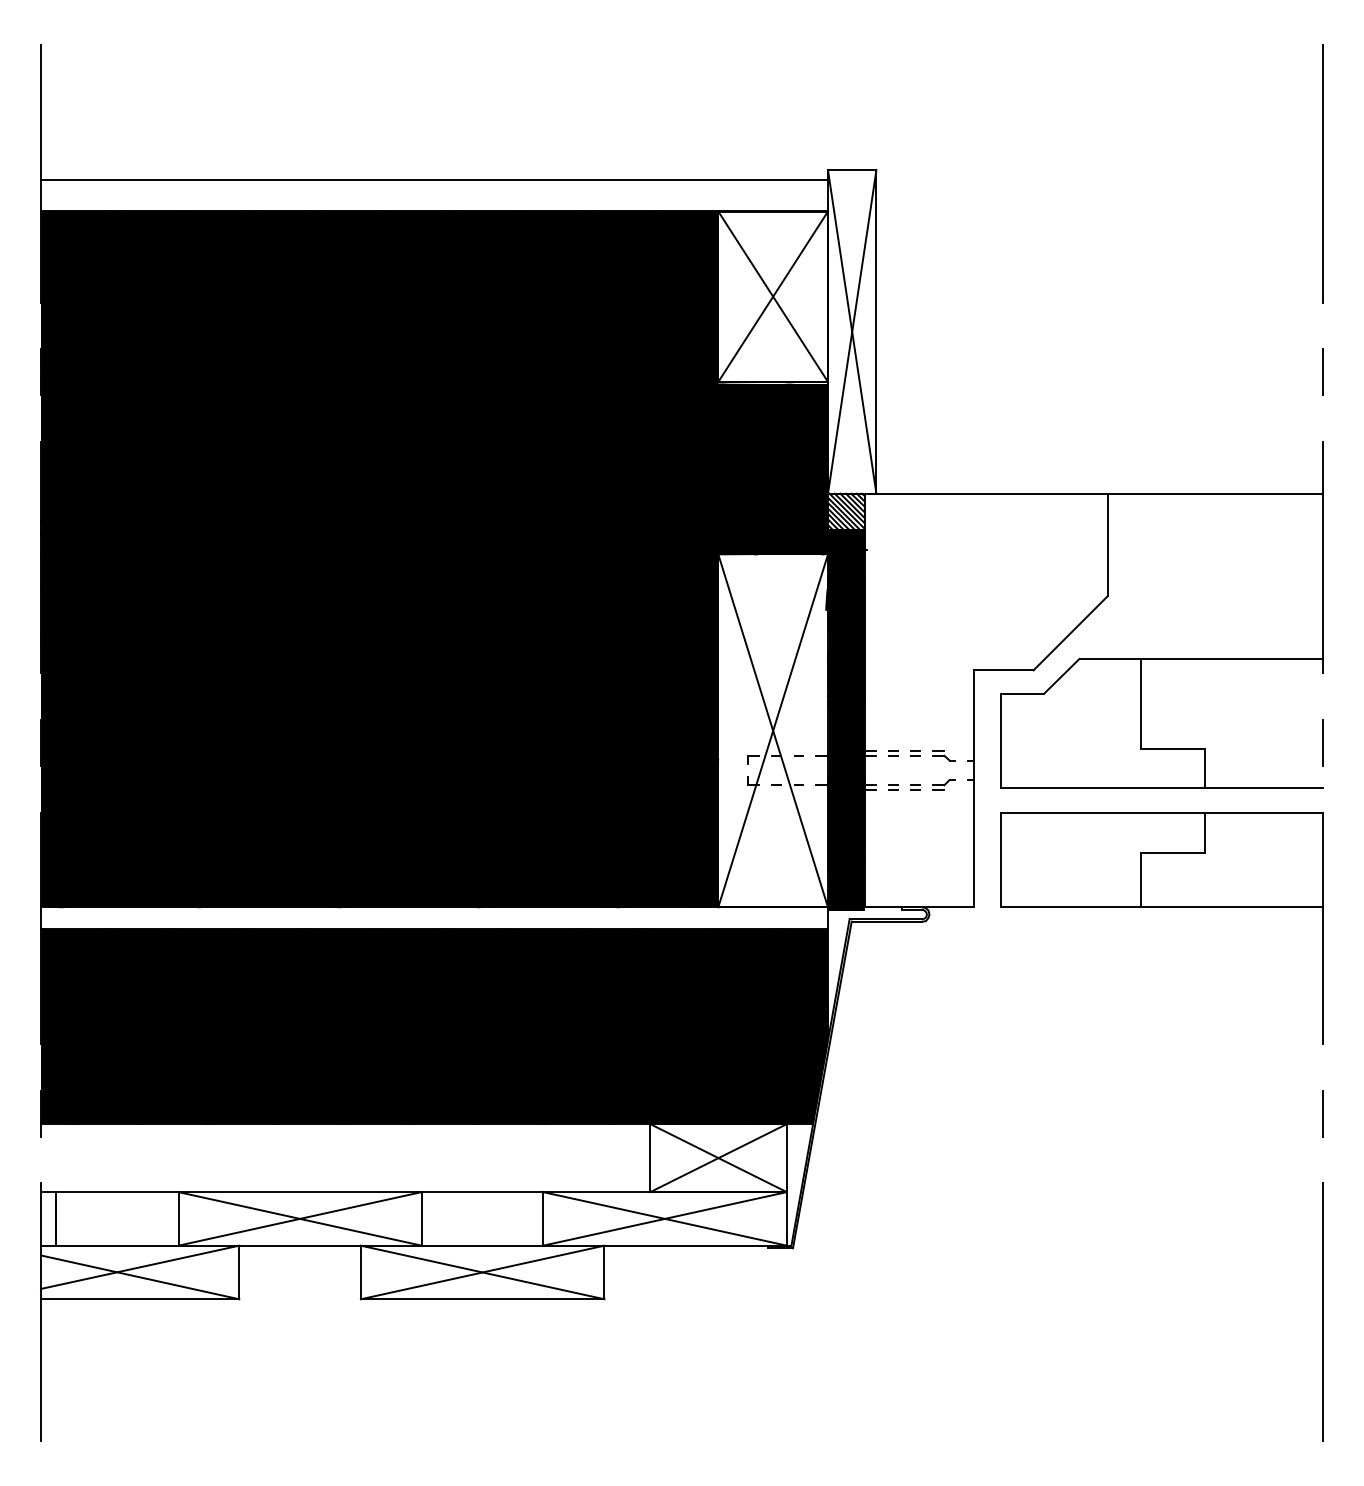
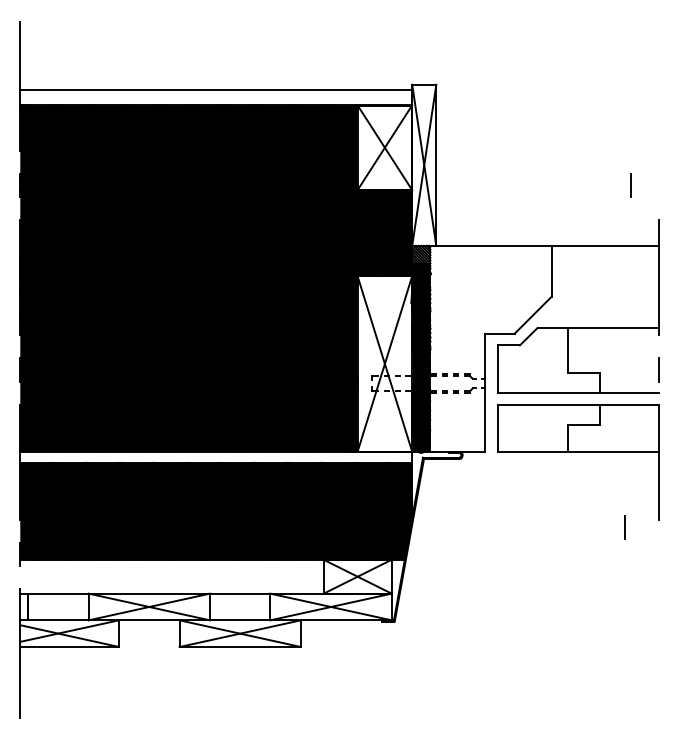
line: (1322, 173) -> (658, 86), removed
line: (1322, 372) -> (630, 185), moved
line: (1322, 1113) -> (624, 527), moved
line: (1322, 1312) -> (658, 653), removed

